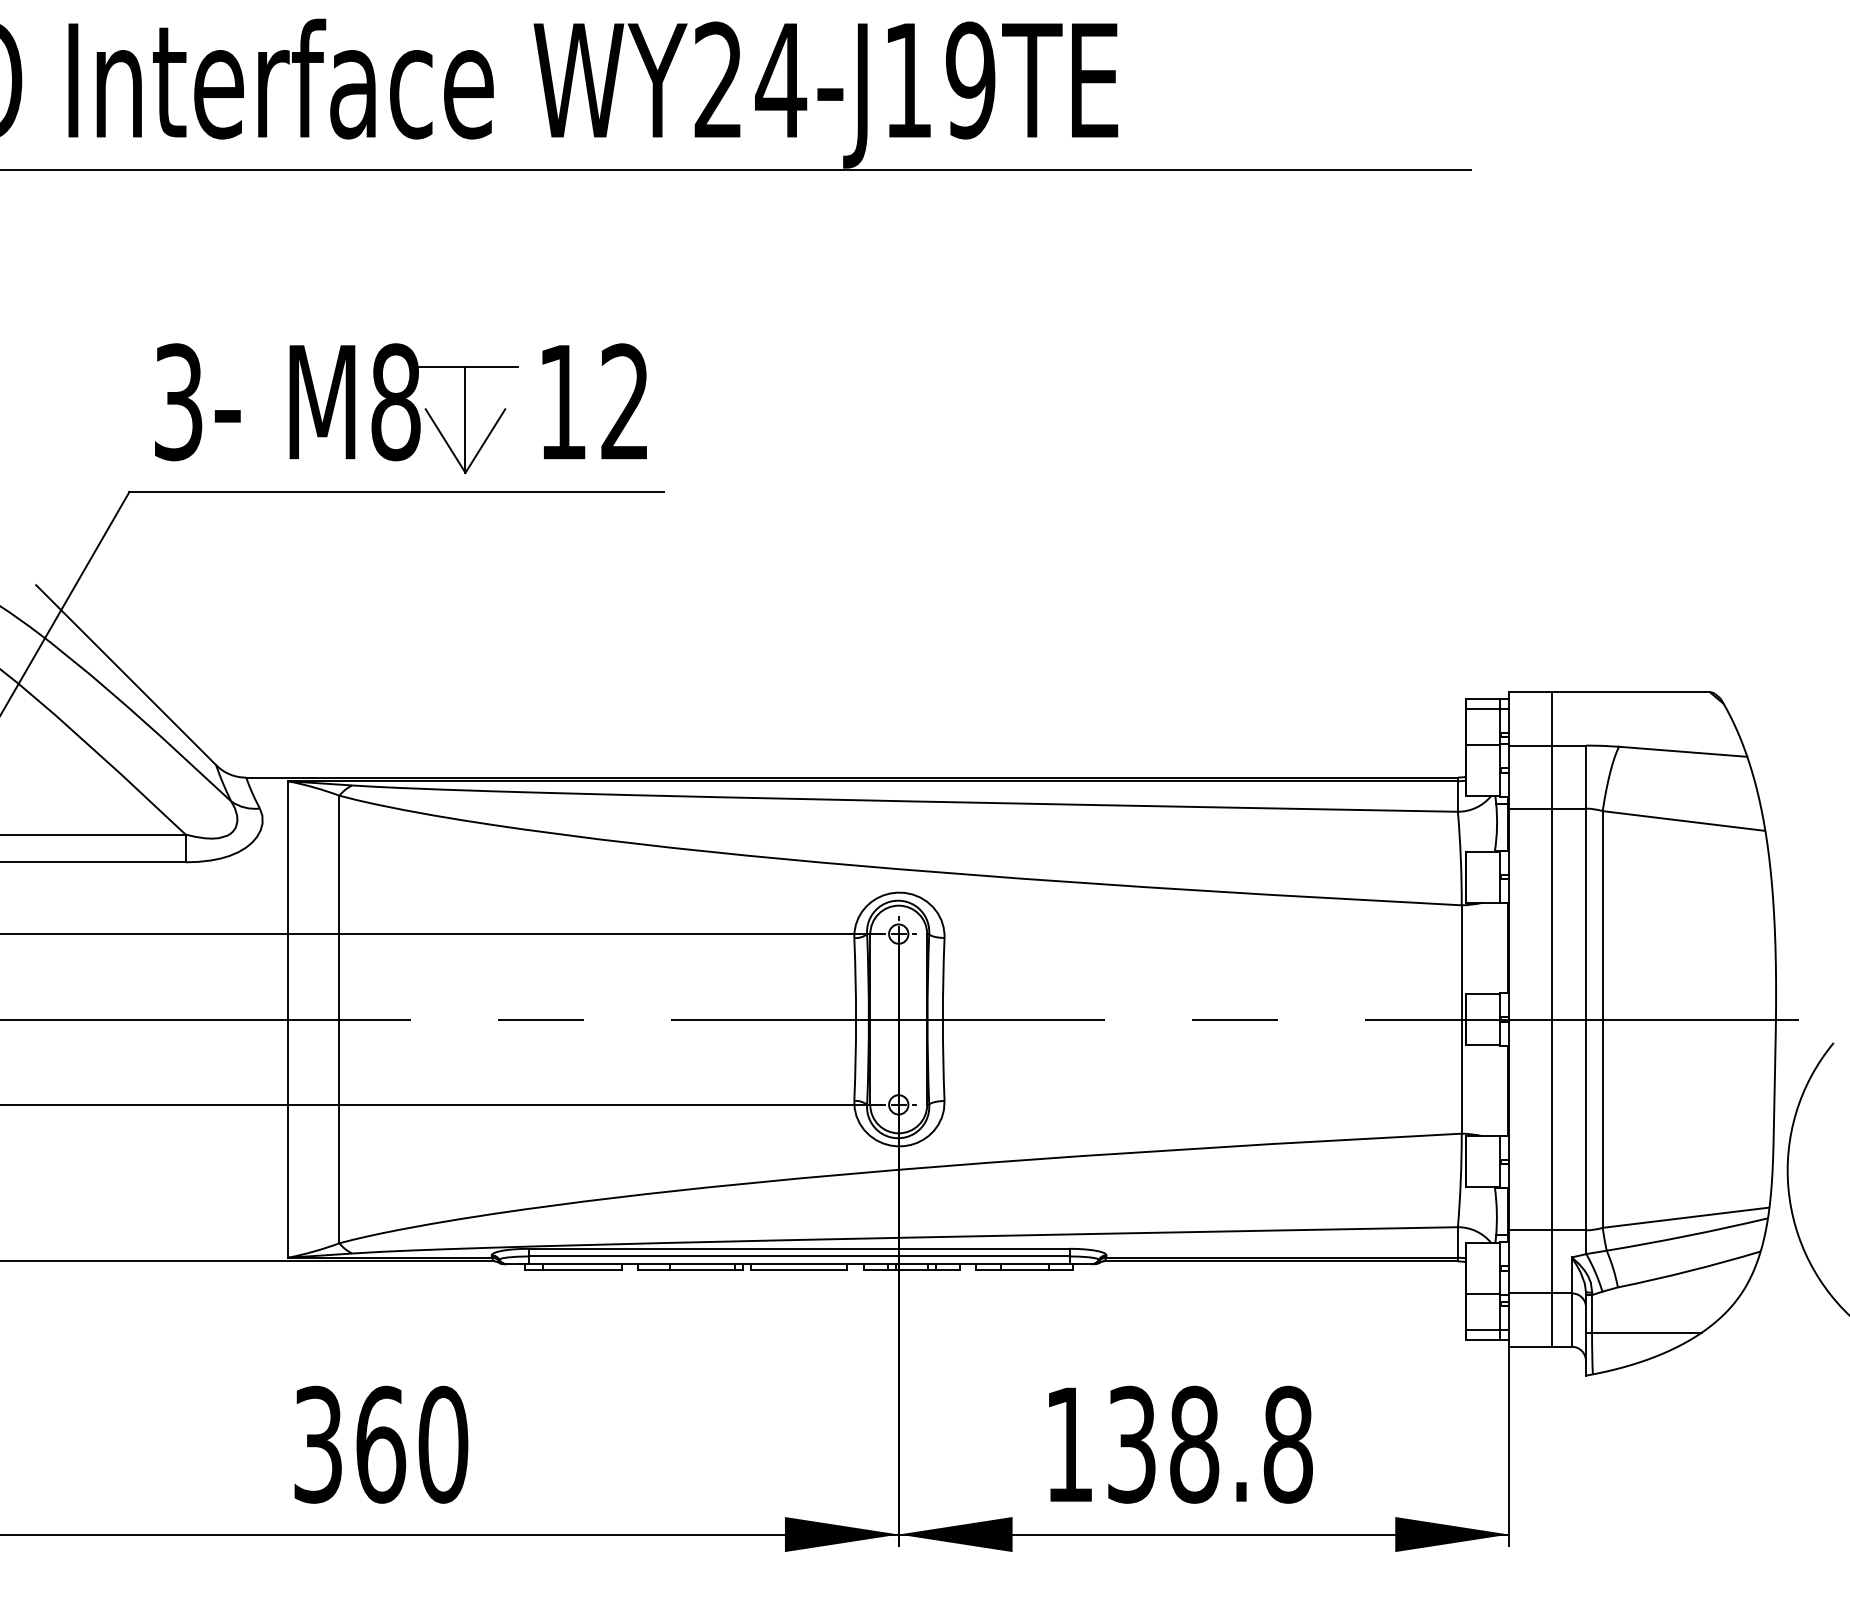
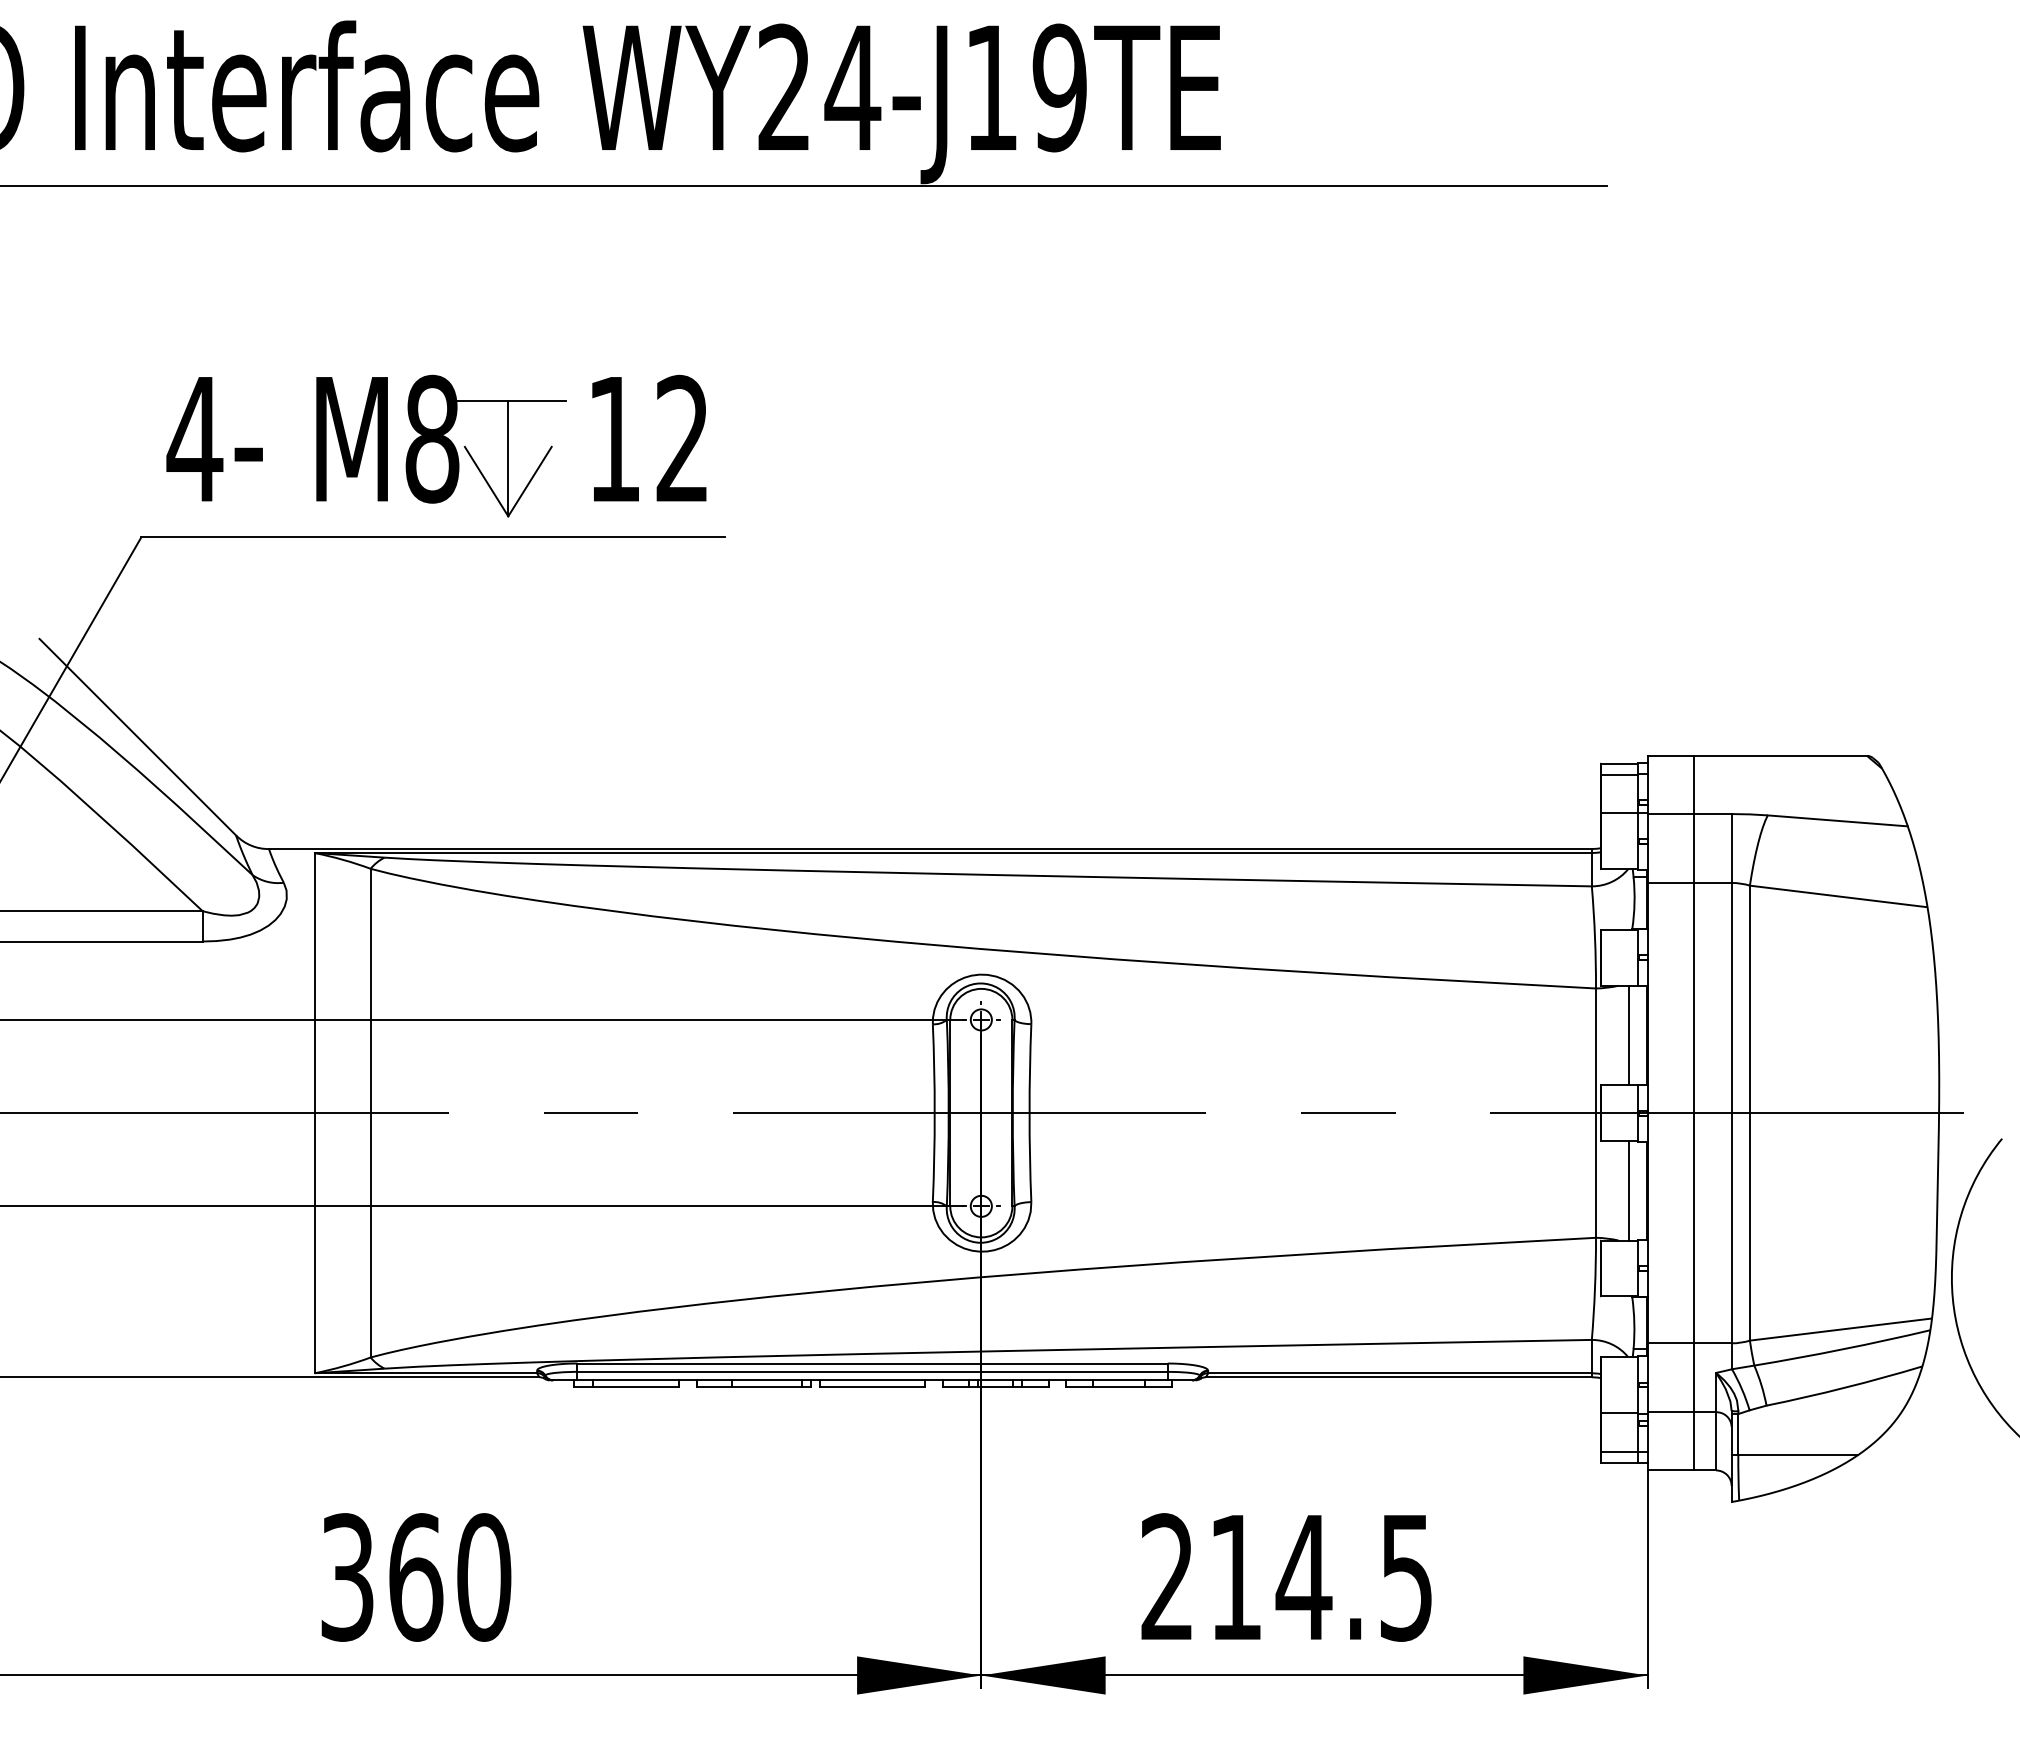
text: (178, 402) -> (194, 439), 3- -> 4-
line: (1491, 947) -> (1628, 1034), added
line: (1491, 1090) -> (1628, 1190), added
text: (1178, 1444) -> (1286, 1577), 138.8 -> 214.5

